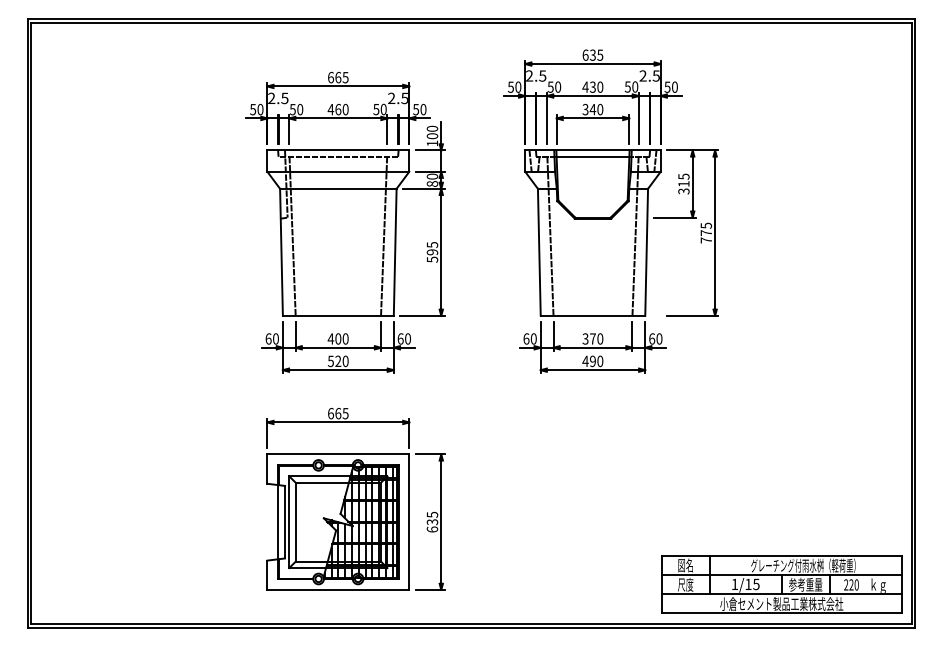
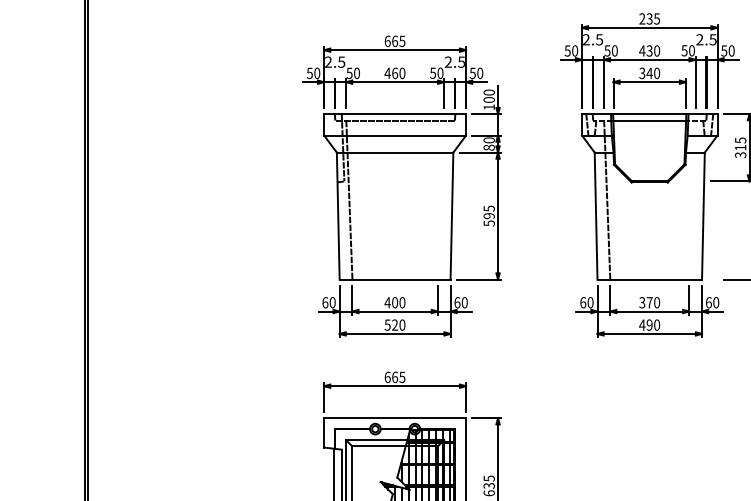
text: (585, 54) -> (642, 18), 635 -> 235
line: (384, 236) -> (441, 200), removed
line: (635, 236) -> (692, 200), removed

